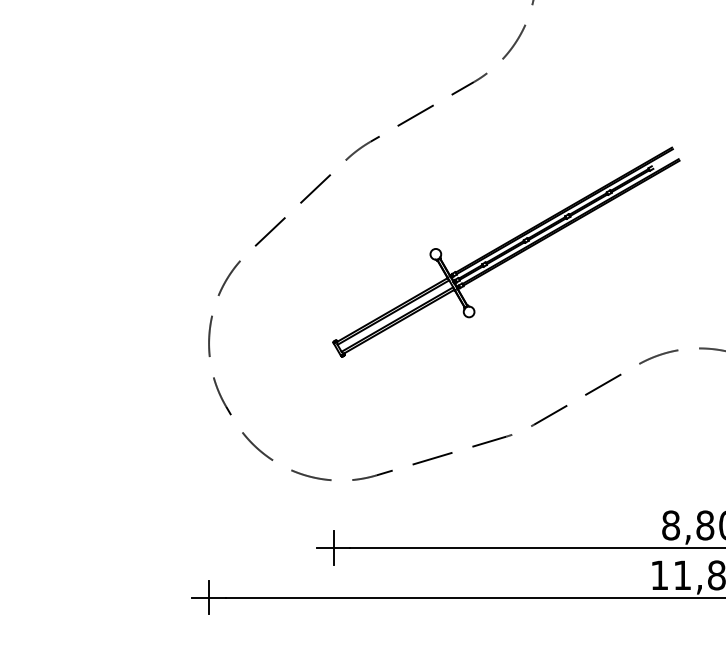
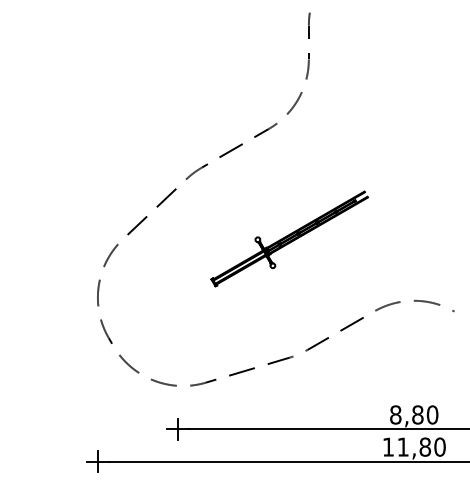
part: (506, 251) -> (289, 238), size x0.7

